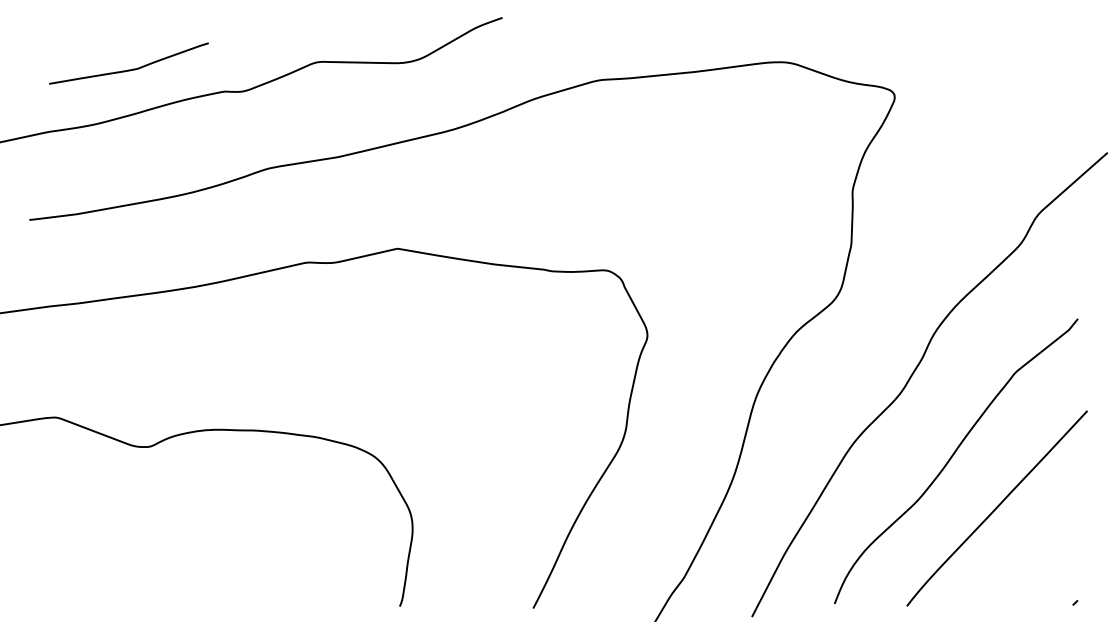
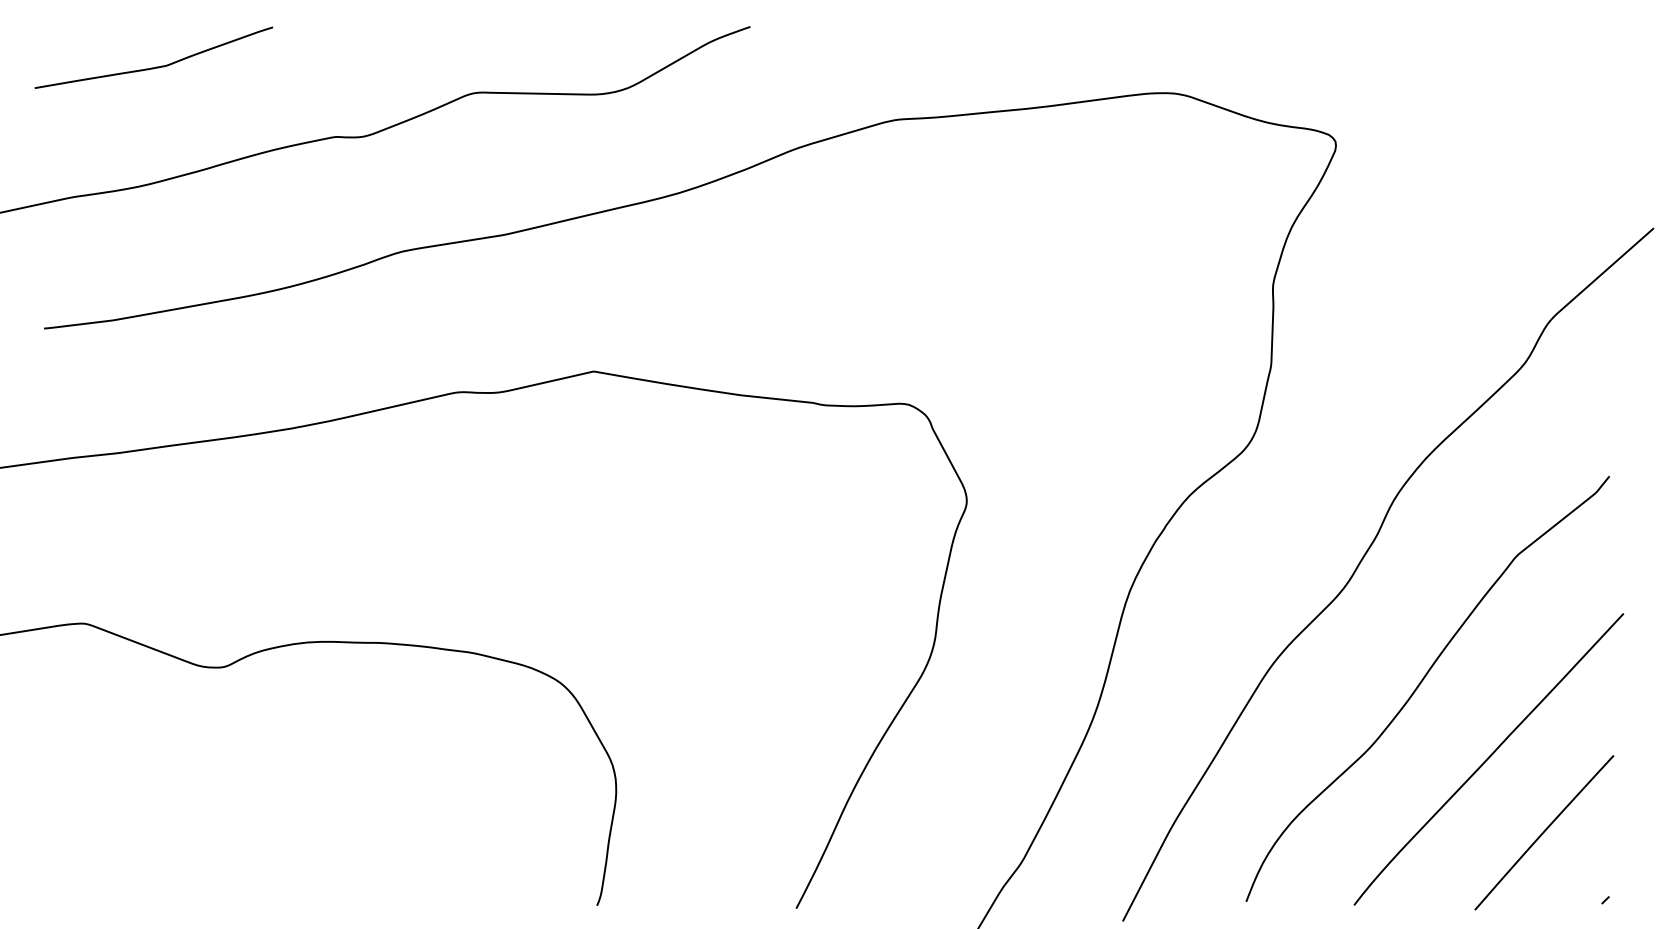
curve: (128, 69) -> (153, 66), moved
line: (1034, 557) -> (1544, 832), added

